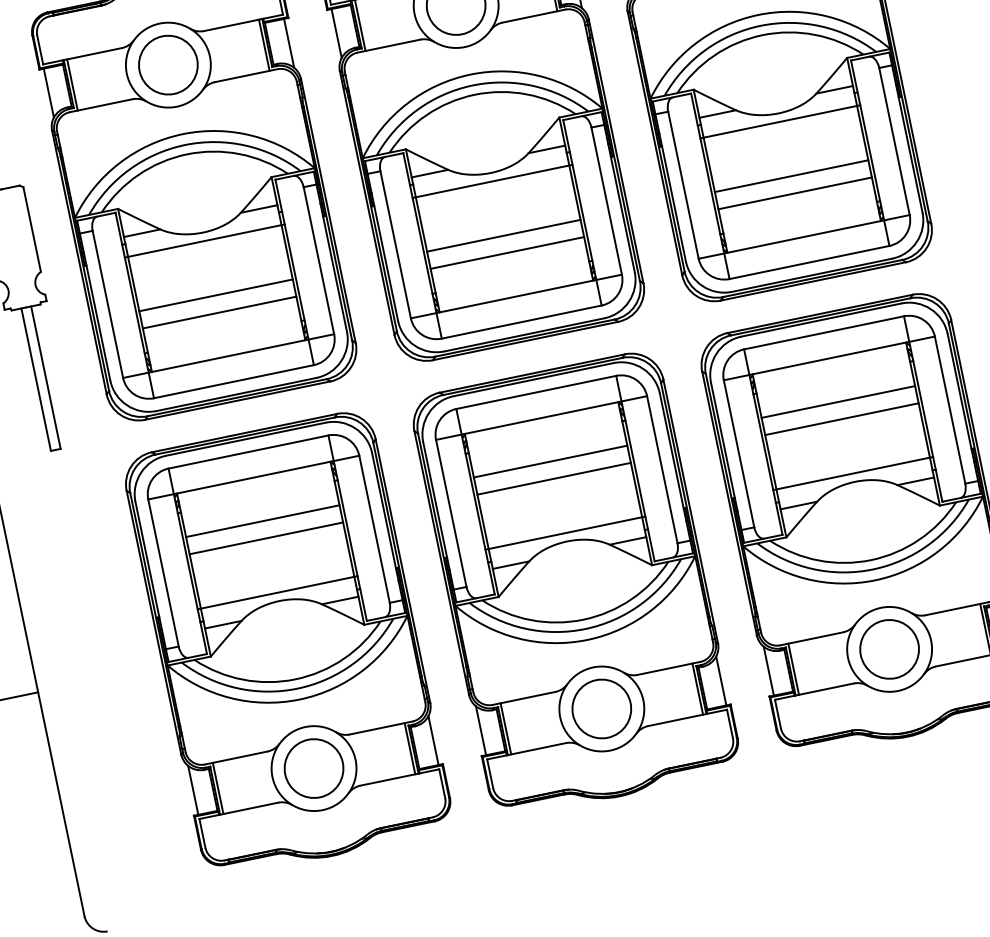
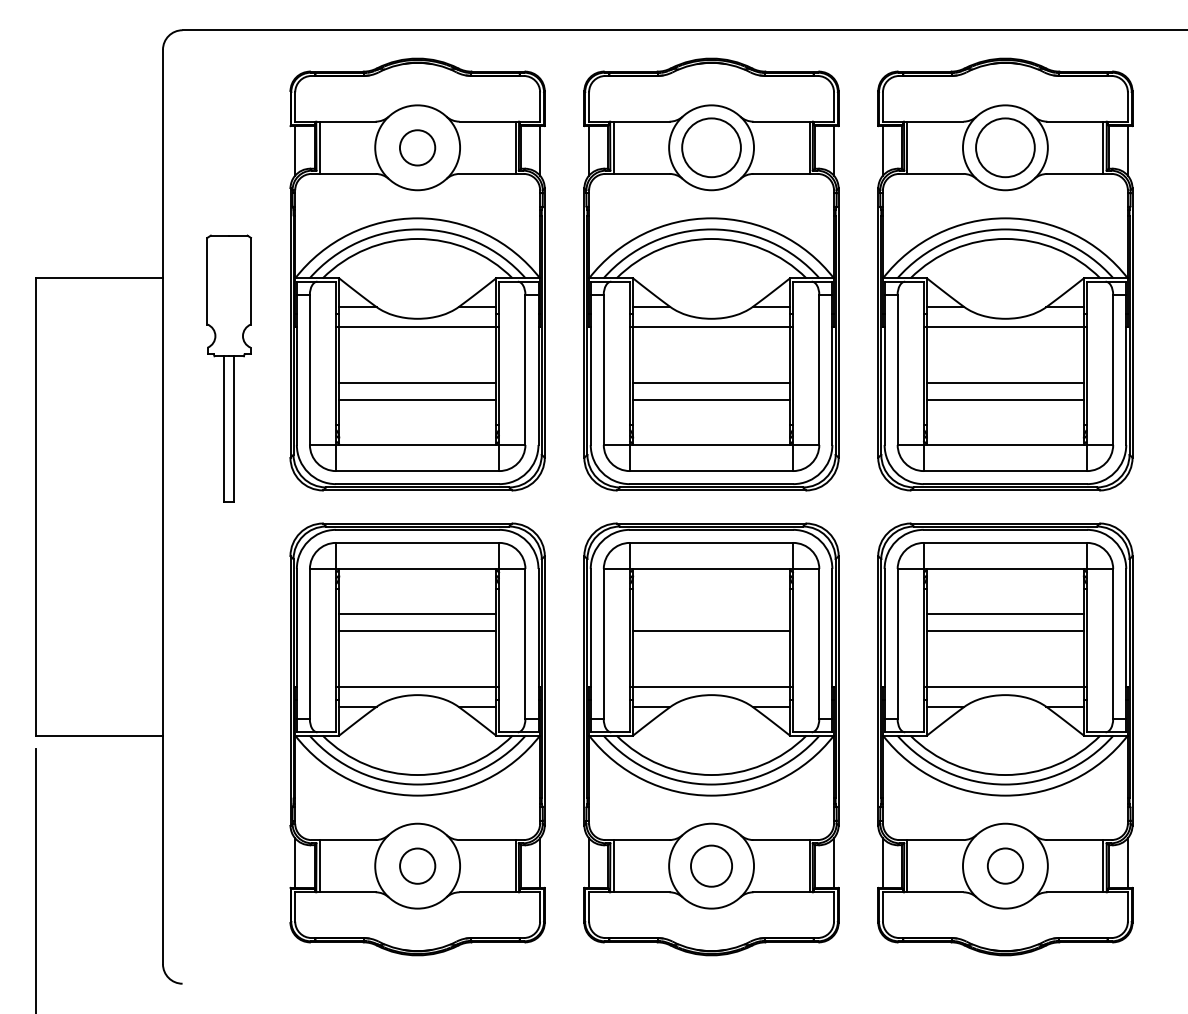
circle: (168, 64) -> (417, 147), size x0.6
line: (550, 461) -> (711, 613), removed
circle: (889, 648) -> (1005, 865), size x0.6
circle: (601, 708) -> (711, 865), size x0.7
circle: (313, 767) -> (417, 865), size x0.6

